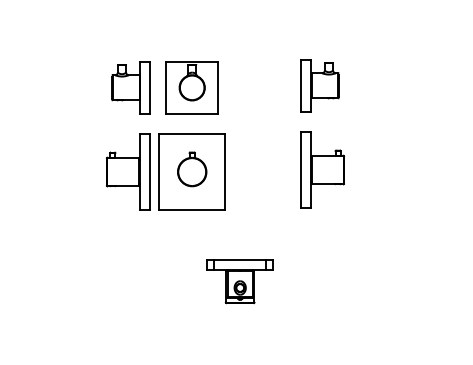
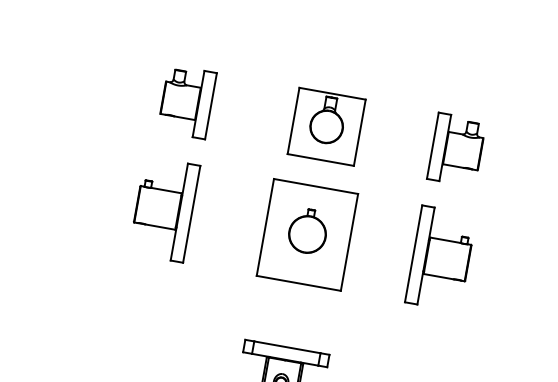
part: (311, 133) -> (435, 209), moved
part: (191, 135) -> (314, 187), moved

